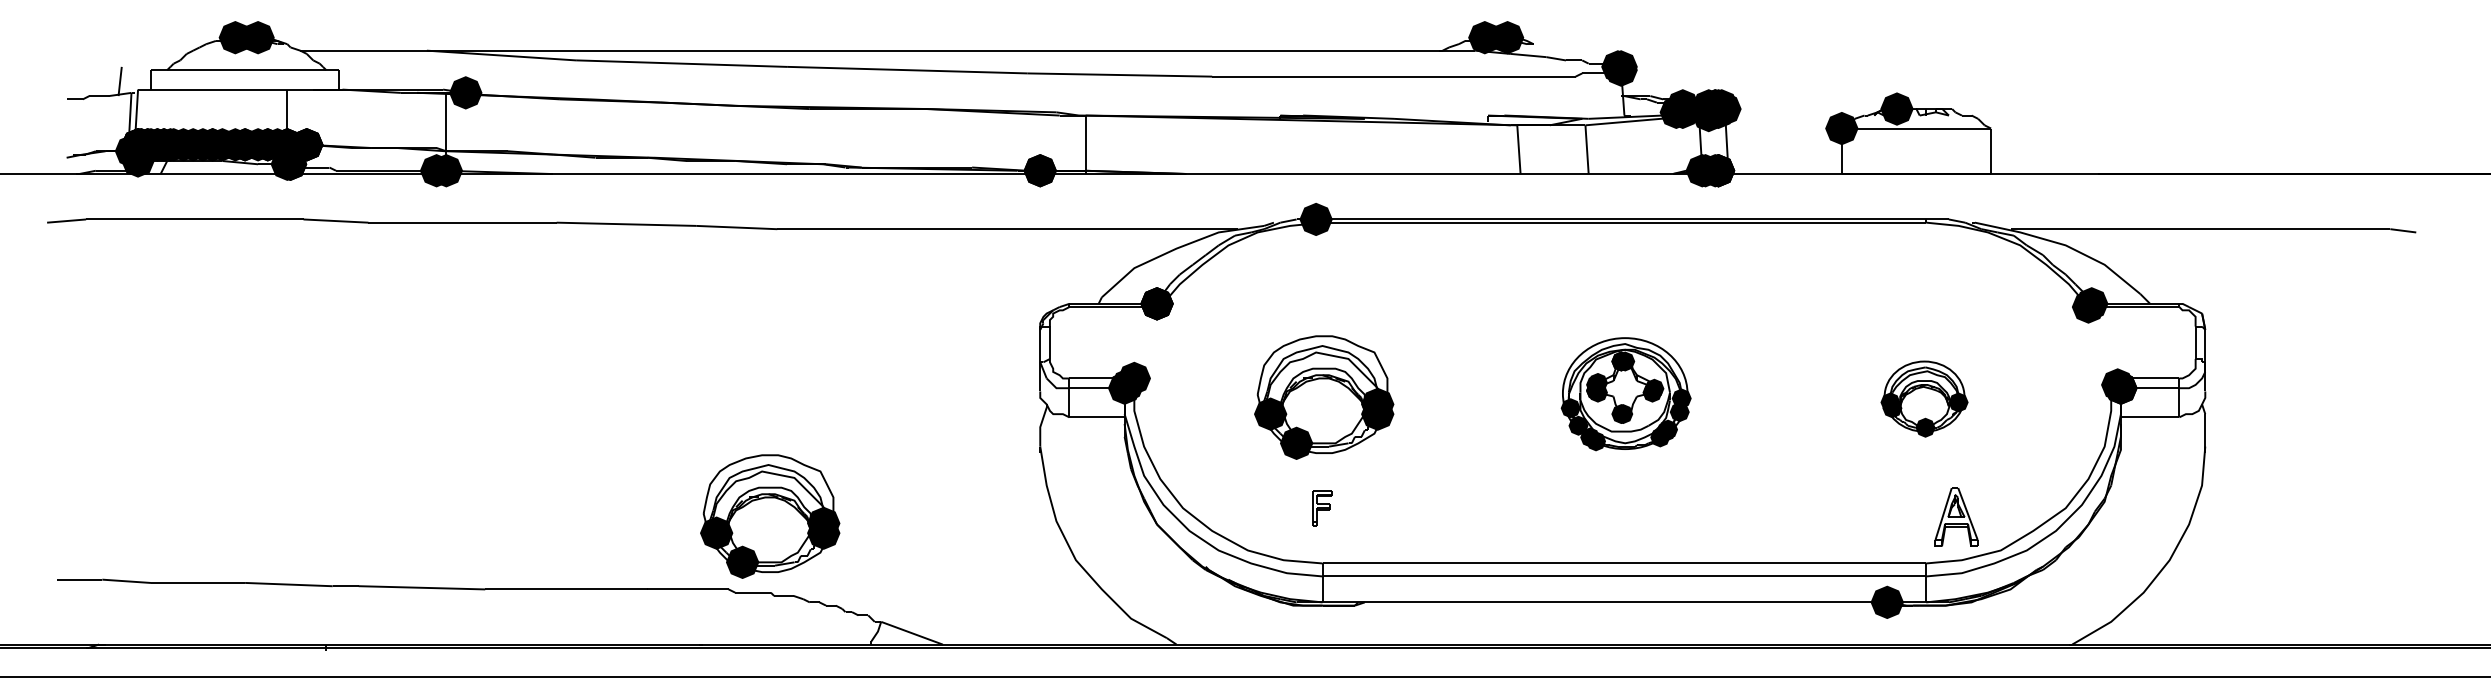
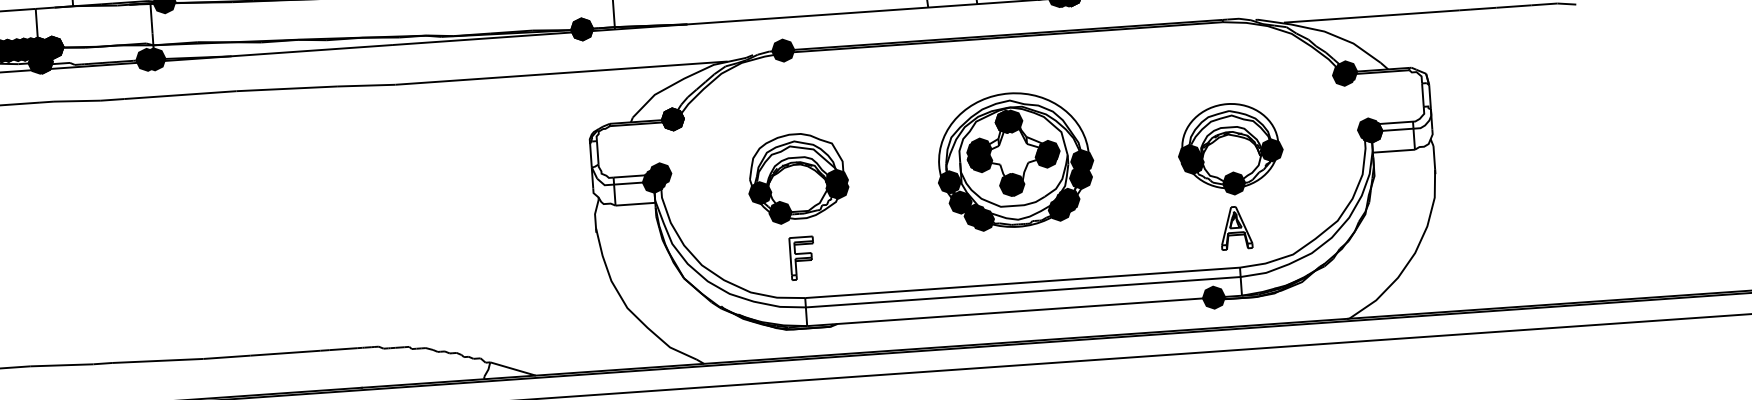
part: (1626, 394) -> (1015, 161), size x1.67
part: (1924, 399) -> (1230, 149), size x1.67
part: (1322, 507) -> (802, 257), size x1.67
part: (770, 516) -> (405, 292), removed
part: (1956, 516) -> (1235, 227), moved

